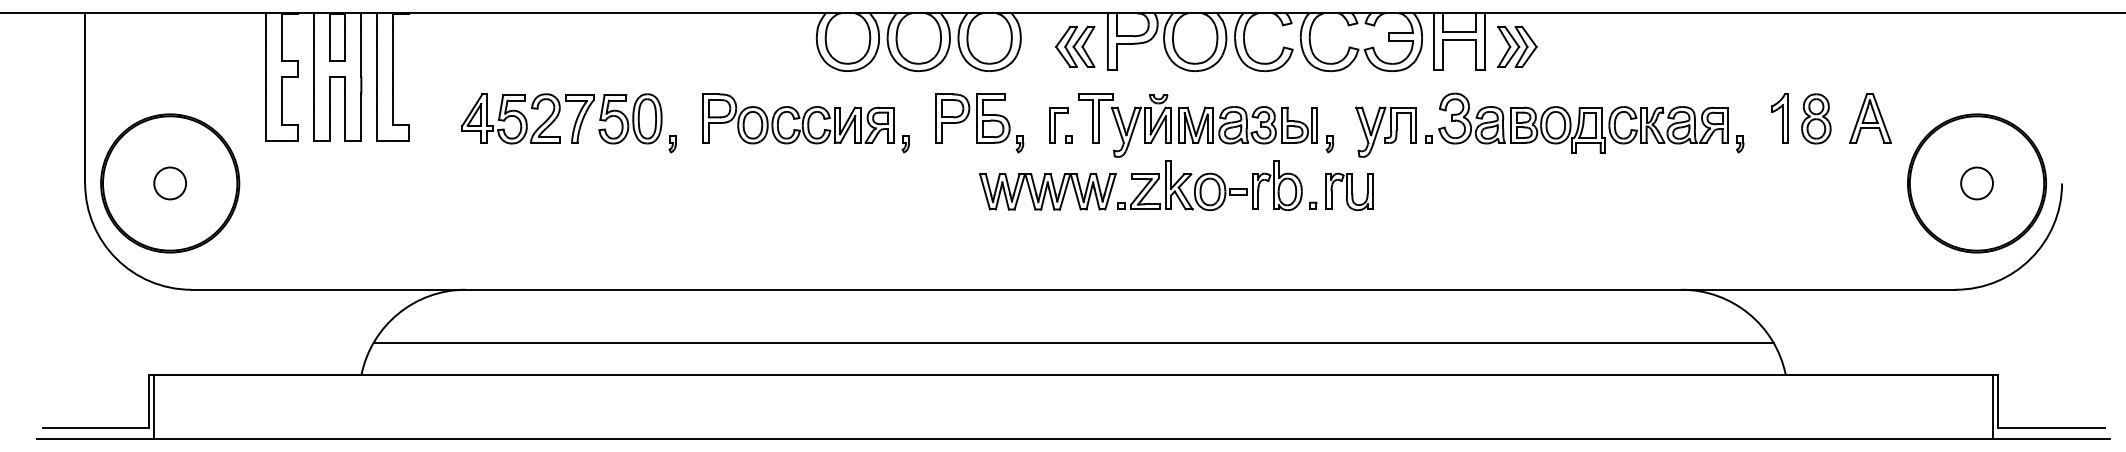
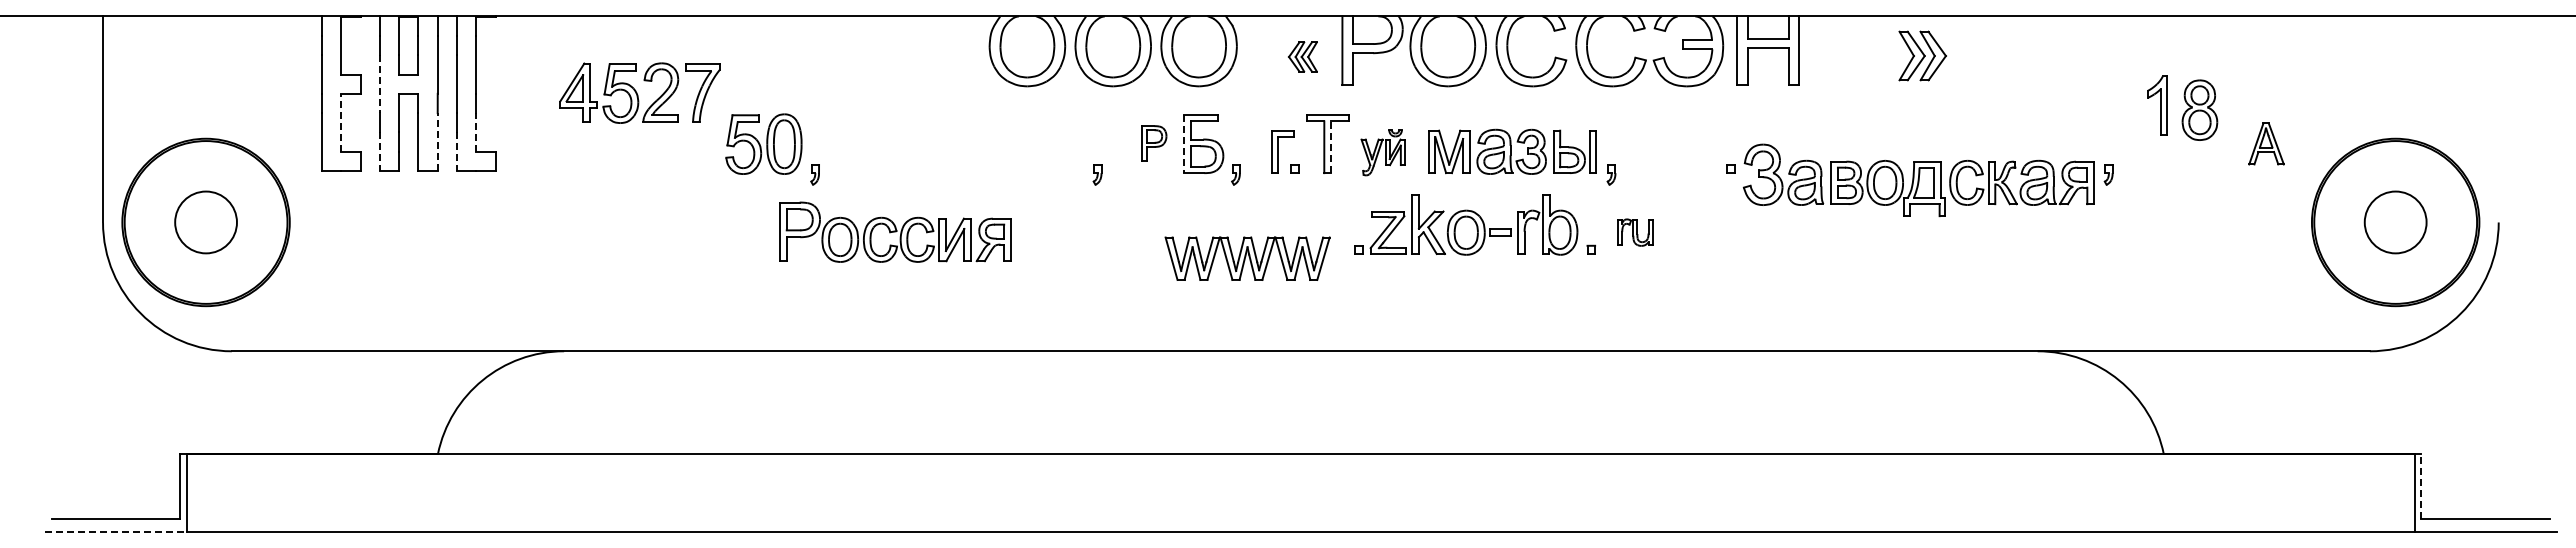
part: (1074, 46) -> (1302, 56), size x0.6
part: (1517, 46) -> (1922, 55), moved
line: (313, 69) -> (379, 84), solid -> dashed
line: (281, 100) -> (341, 122), solid -> dashed
line: (393, 108) -> (476, 131), solid -> dashed
line: (361, 117) -> (437, 142), solid -> dashed
part: (527, 118) -> (639, 92), moved
part: (798, 118) -> (895, 231), moved
part: (952, 118) -> (1154, 143), size x0.6
part: (1780, 118) -> (2157, 105), moved
part: (1815, 118) -> (2199, 109), moved
part: (1870, 118) -> (2266, 143), size x0.7
line: (976, 119) -> (1183, 144), solid -> dashed
line: (1098, 121) -> (1331, 147), solid -> dashed
part: (1583, 123) -> (1918, 180), moved
line: (313, 125) -> (379, 152), solid -> dashed
line: (377, 125) -> (457, 152), solid -> dashed
part: (1140, 125) -> (1382, 152), size x0.6
part: (1386, 132) -> (1679, 160), removed
circle: (169, 183) -> (205, 222), size x1.6
circle: (1976, 183) -> (2395, 222), size x1.6
part: (1047, 191) -> (1247, 258), moved
part: (1349, 191) -> (1635, 232), size x0.6
line: (1073, 342) -> (1300, 415), removed
line: (1998, 401) -> (2421, 486), solid -> dashed
line: (95, 438) -> (115, 531), solid -> dashed

